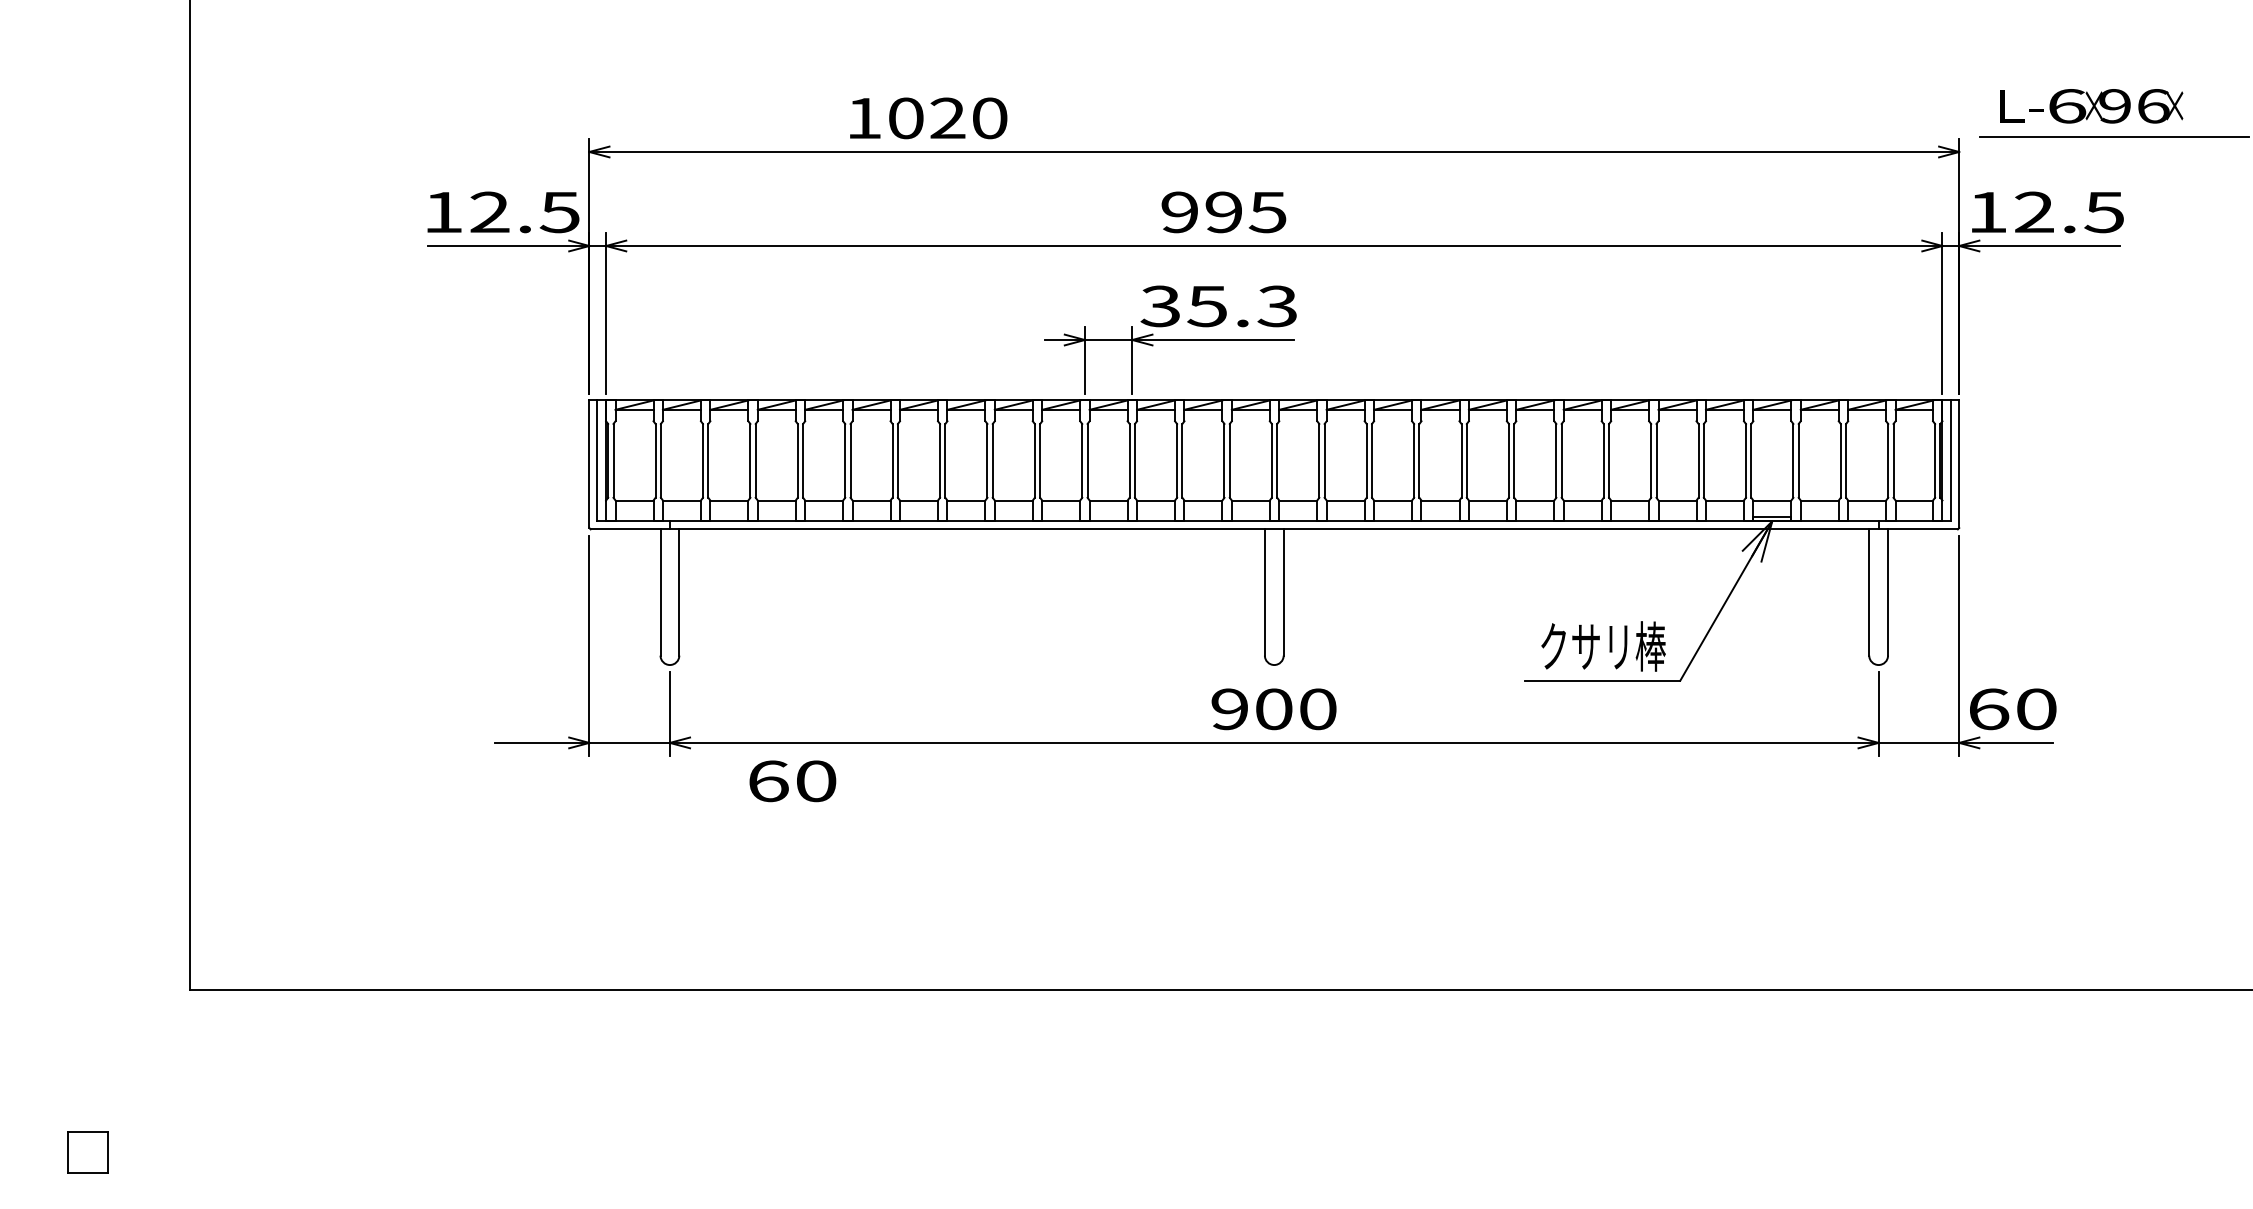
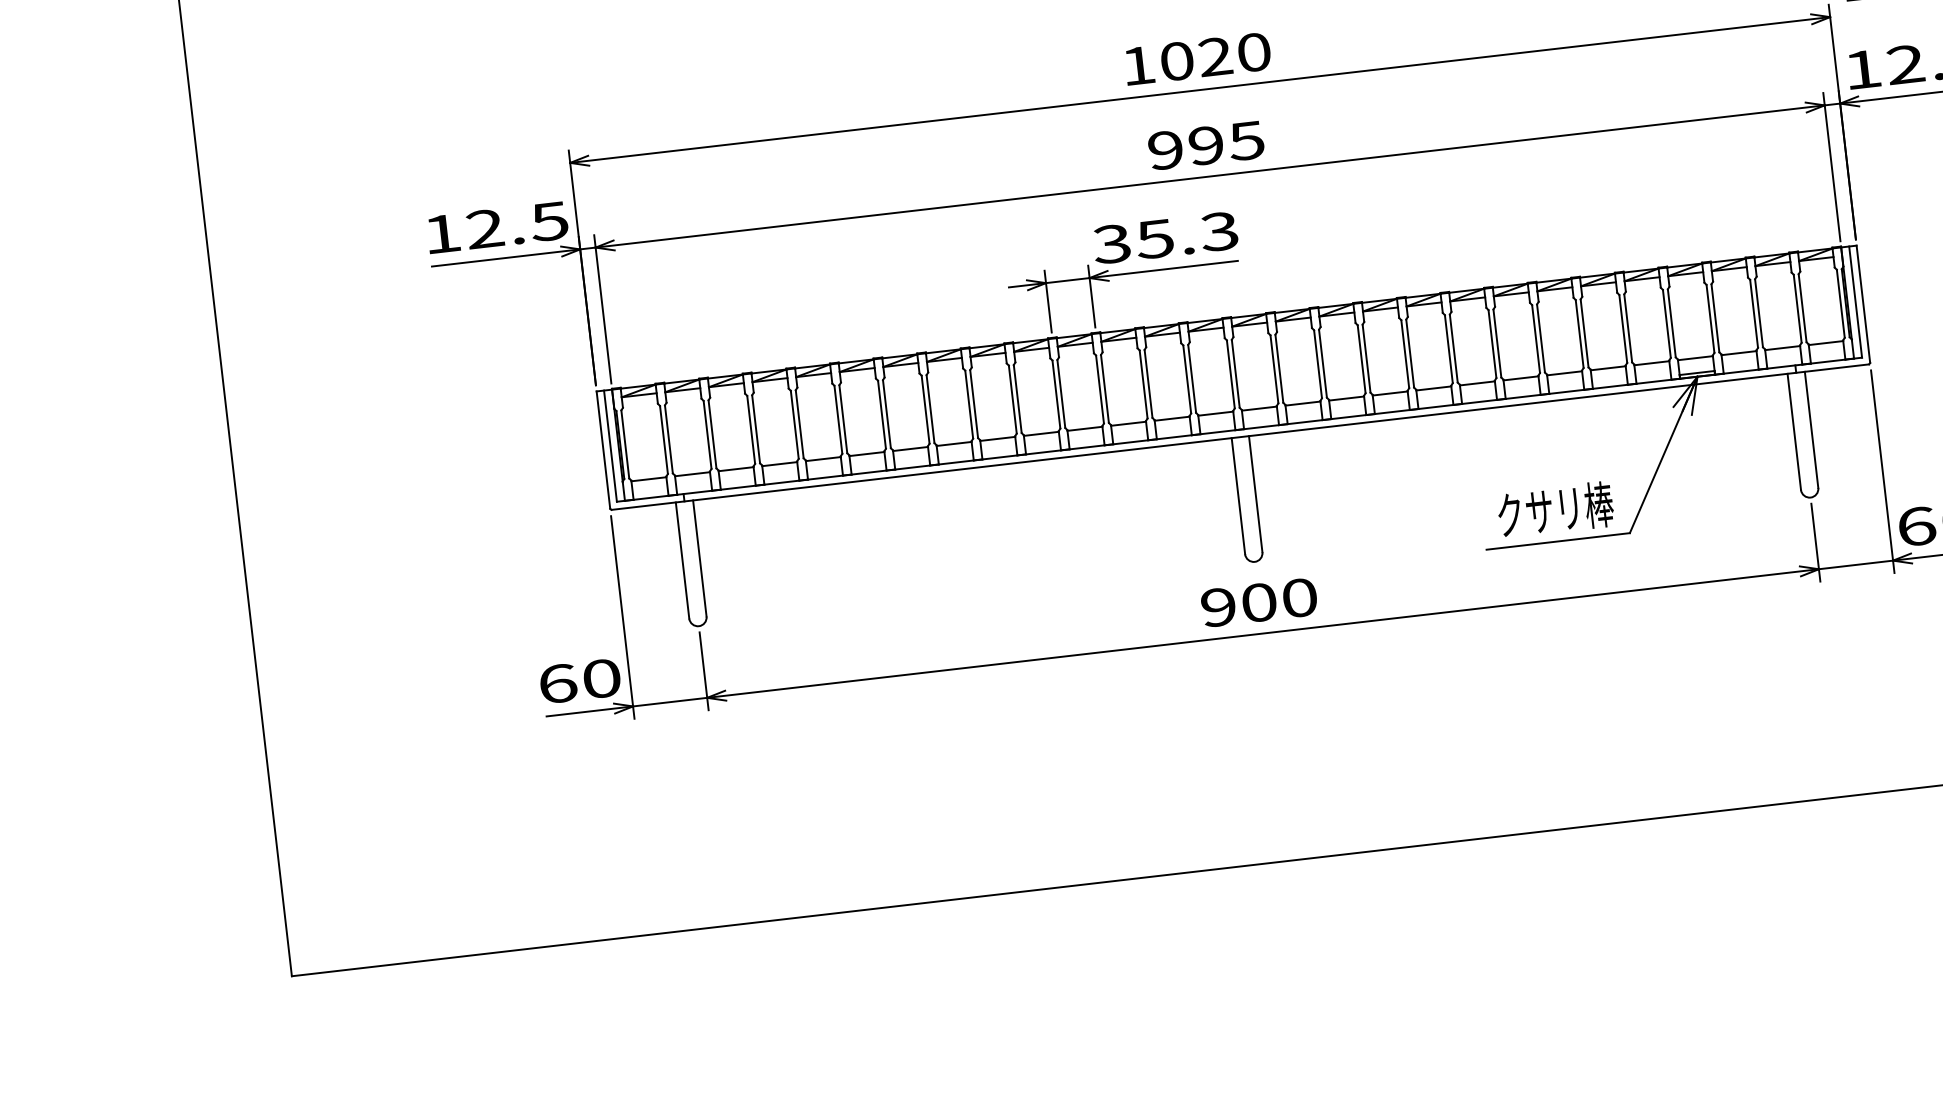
text: (928, 118) -> (1197, 59), moved
text: (1223, 212) -> (1205, 145), moved
text: (792, 781) -> (580, 681), moved

